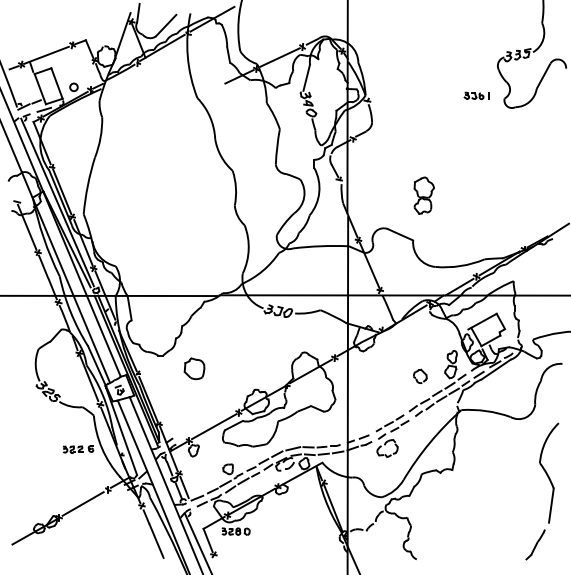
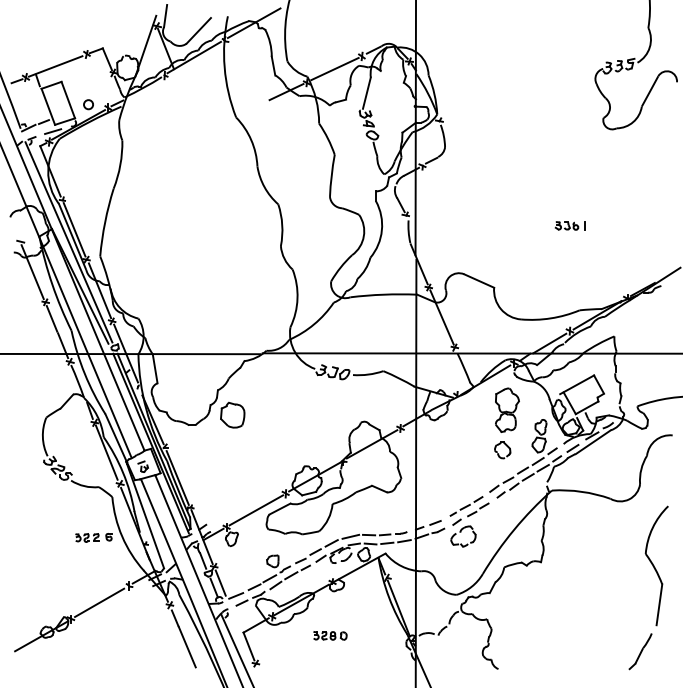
part: (476, 95) -> (569, 225), moved
part: (424, 195) -> (507, 409), moved
part: (194, 368) -> (232, 414), moved
part: (236, 531) -> (330, 635), moved

